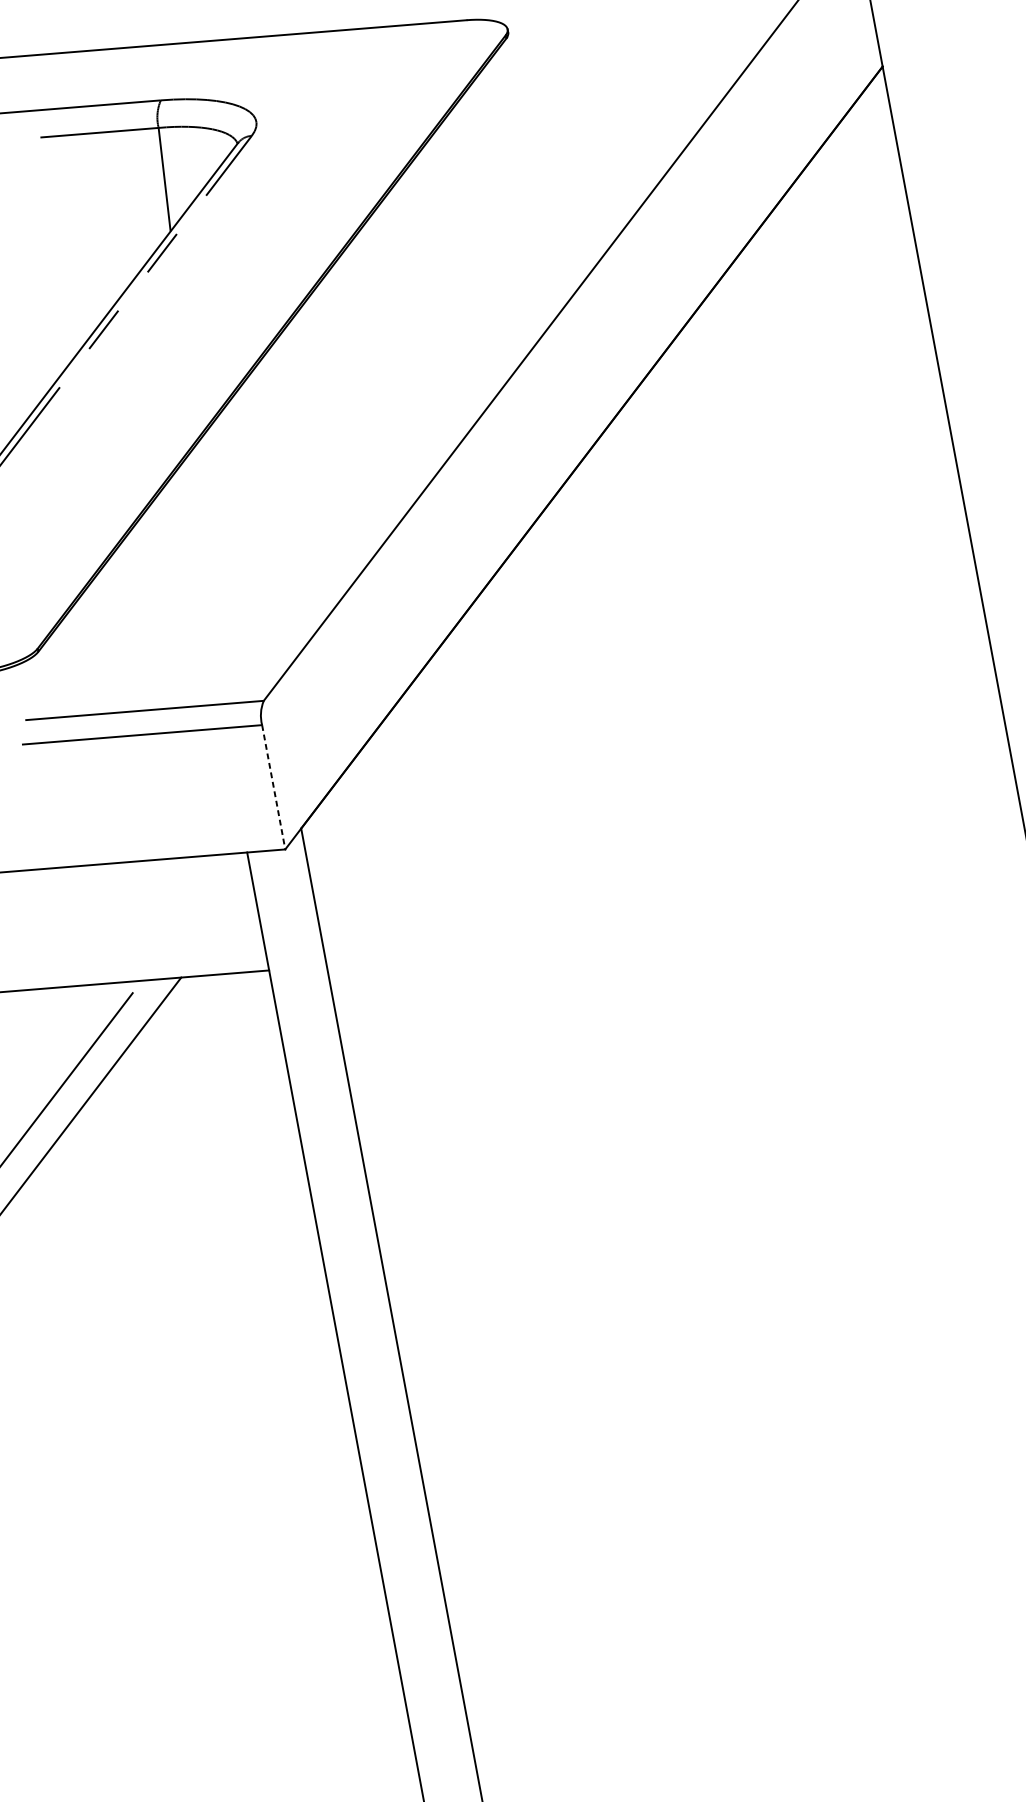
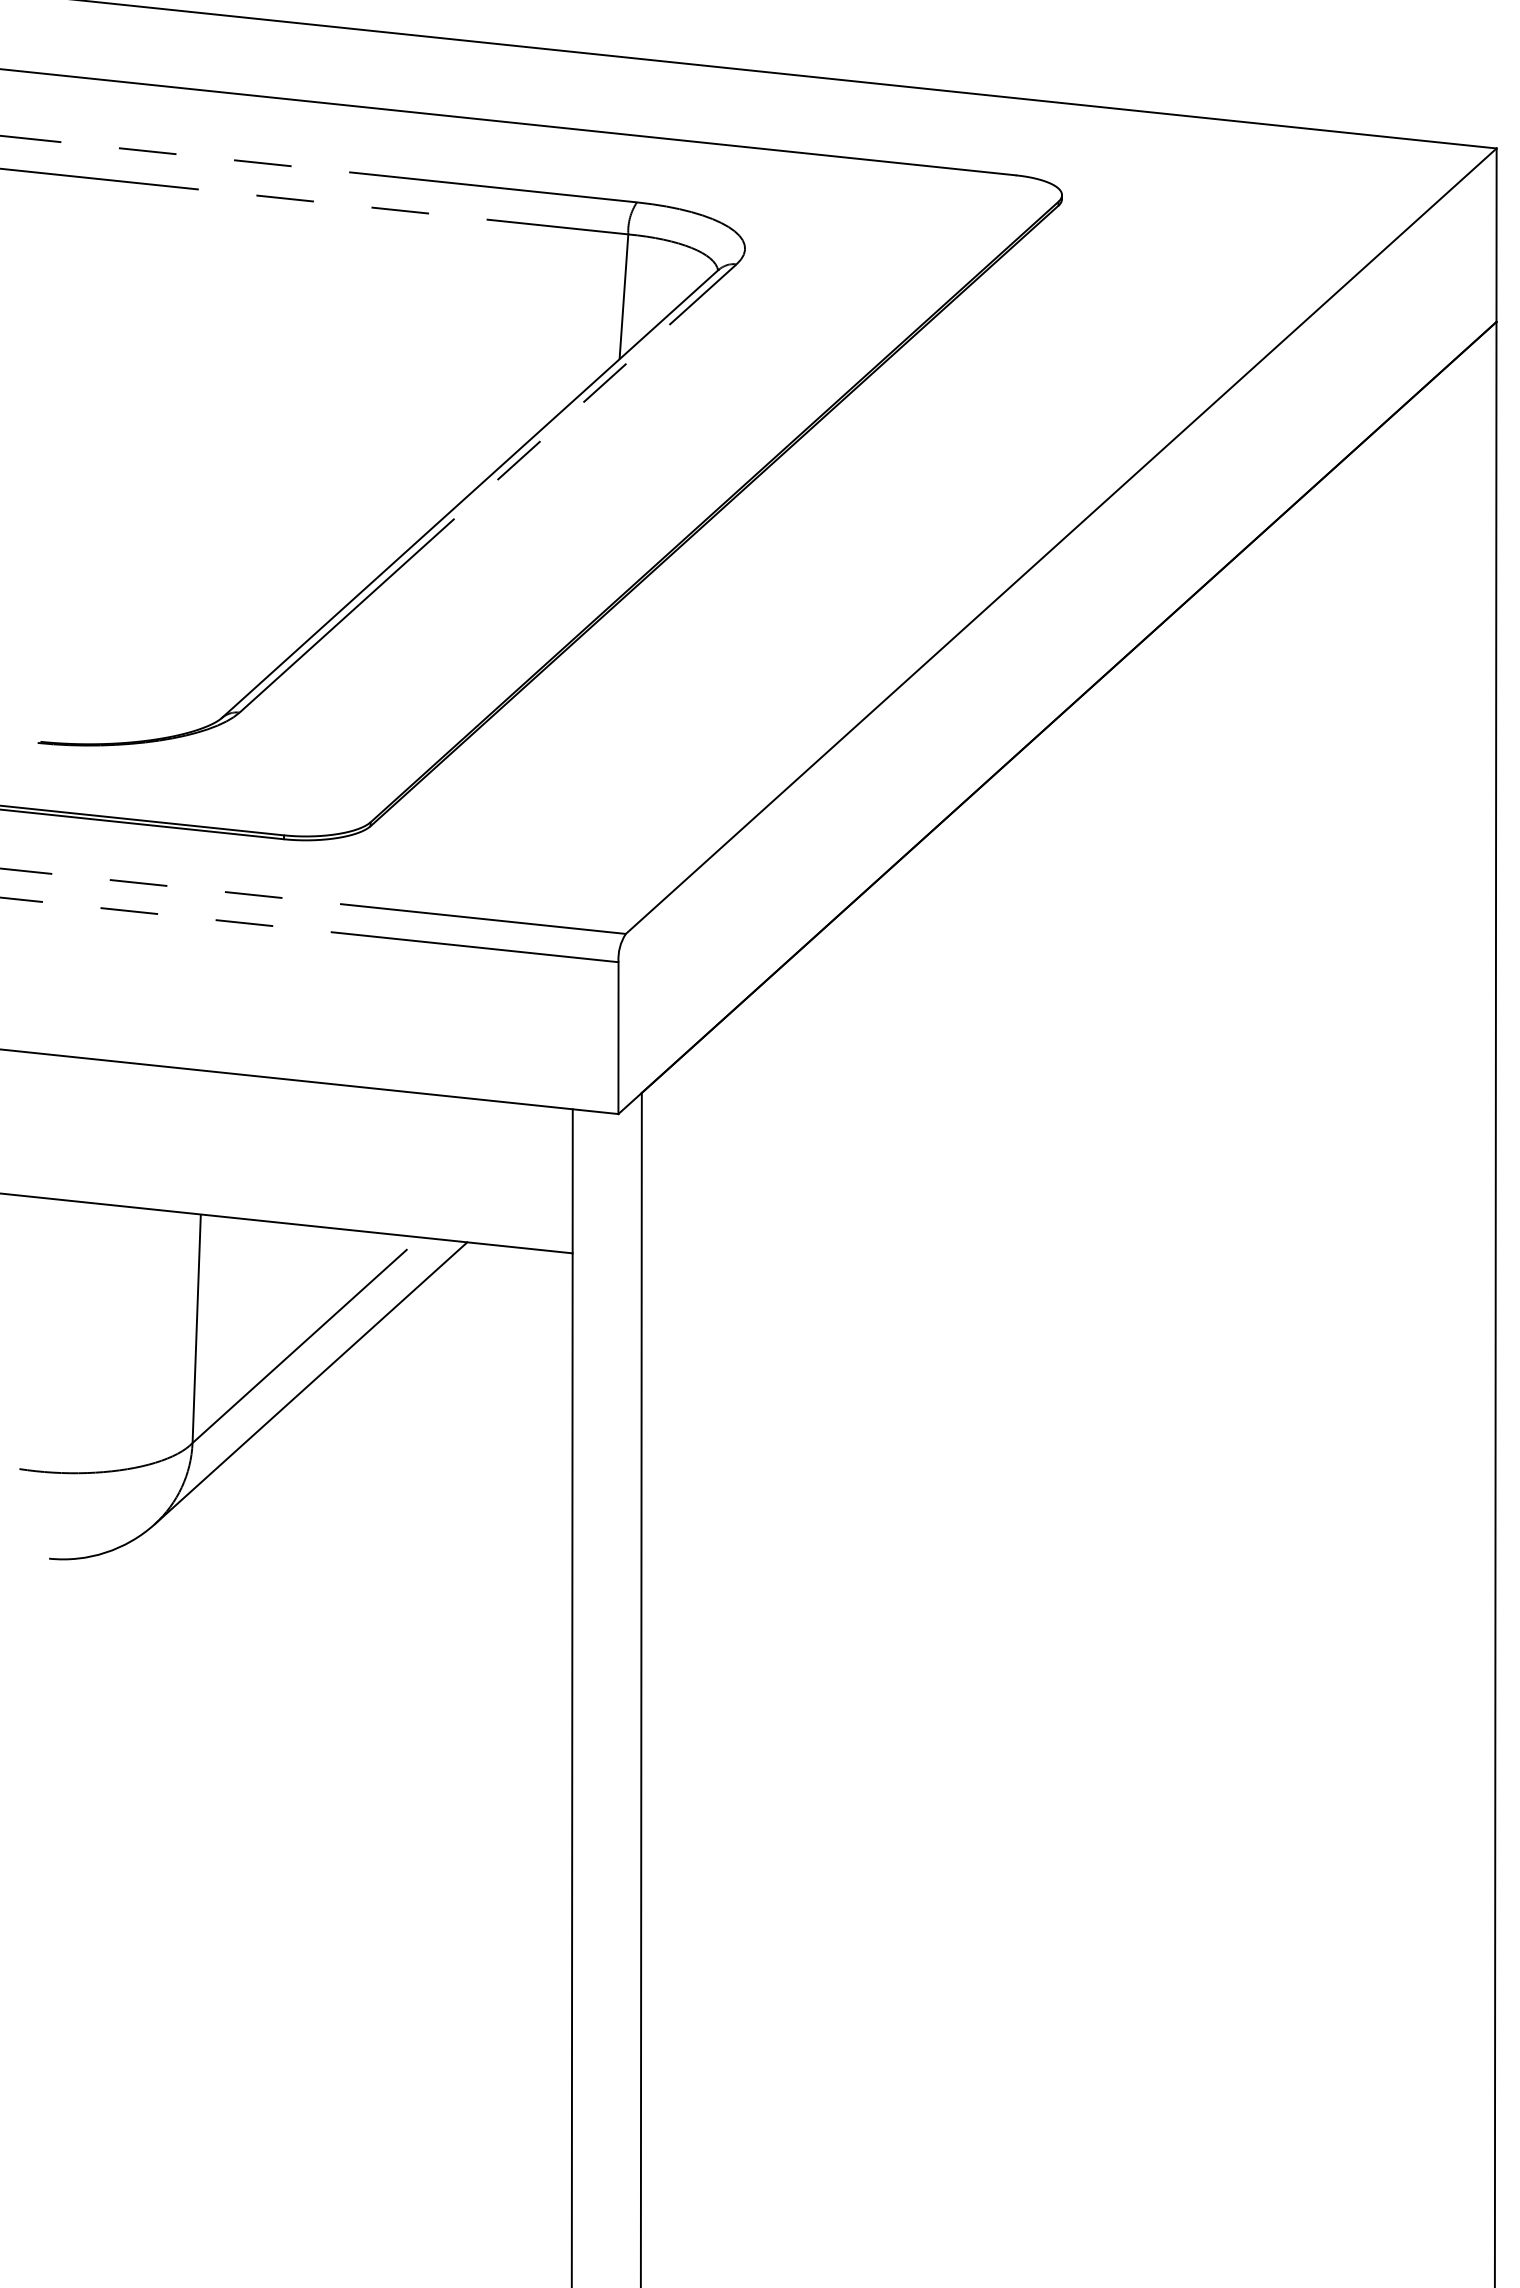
line: (273, 787) -> (618, 1038), dashed -> solid

